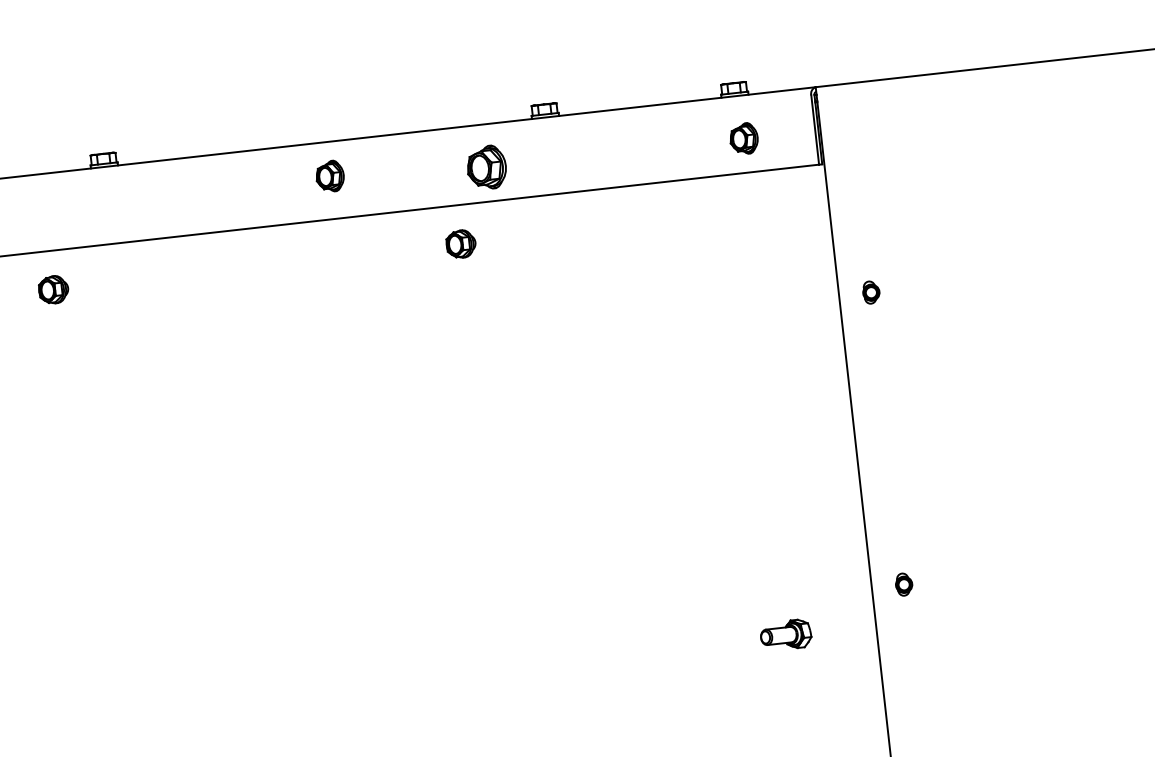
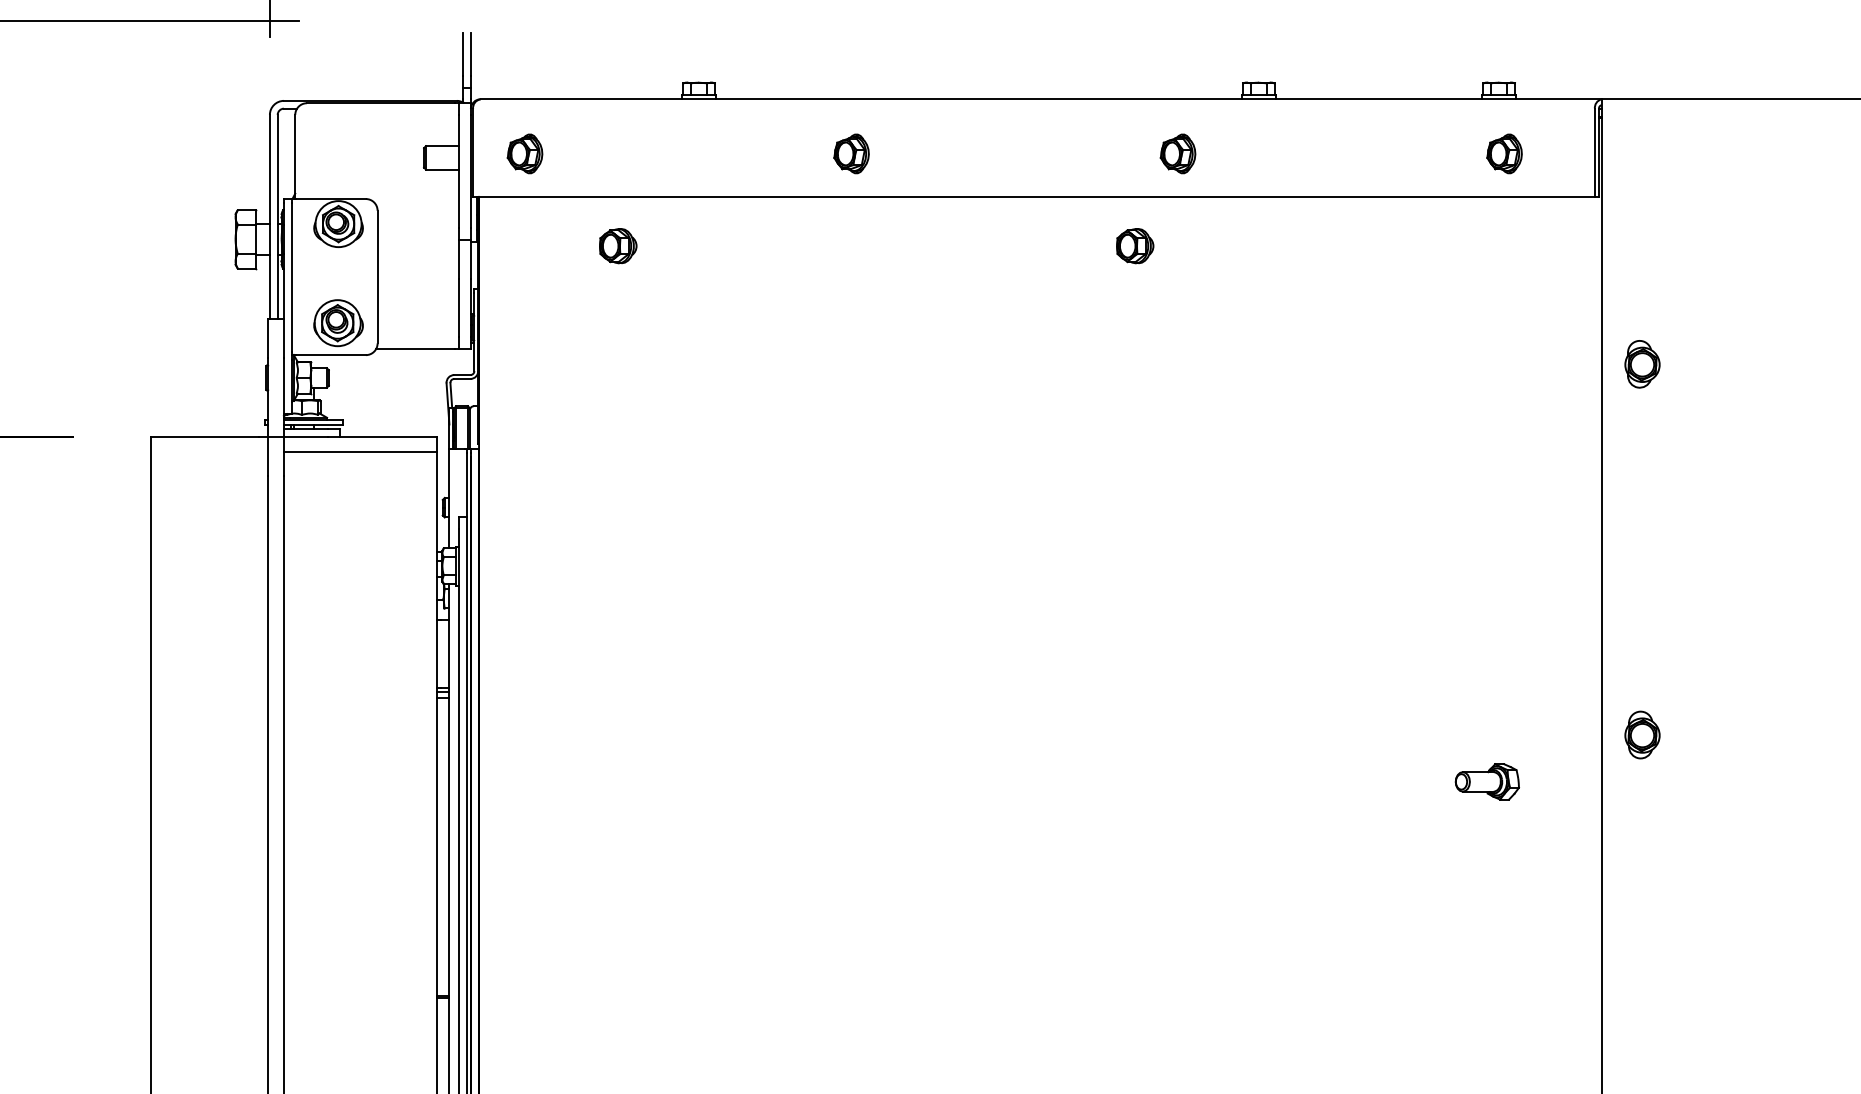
part: (486, 167) -> (1177, 153), size x0.71
part: (330, 176) -> (851, 153), moved
part: (871, 292) -> (1642, 364), size x1.67
part: (904, 584) -> (1642, 734), size x1.67

